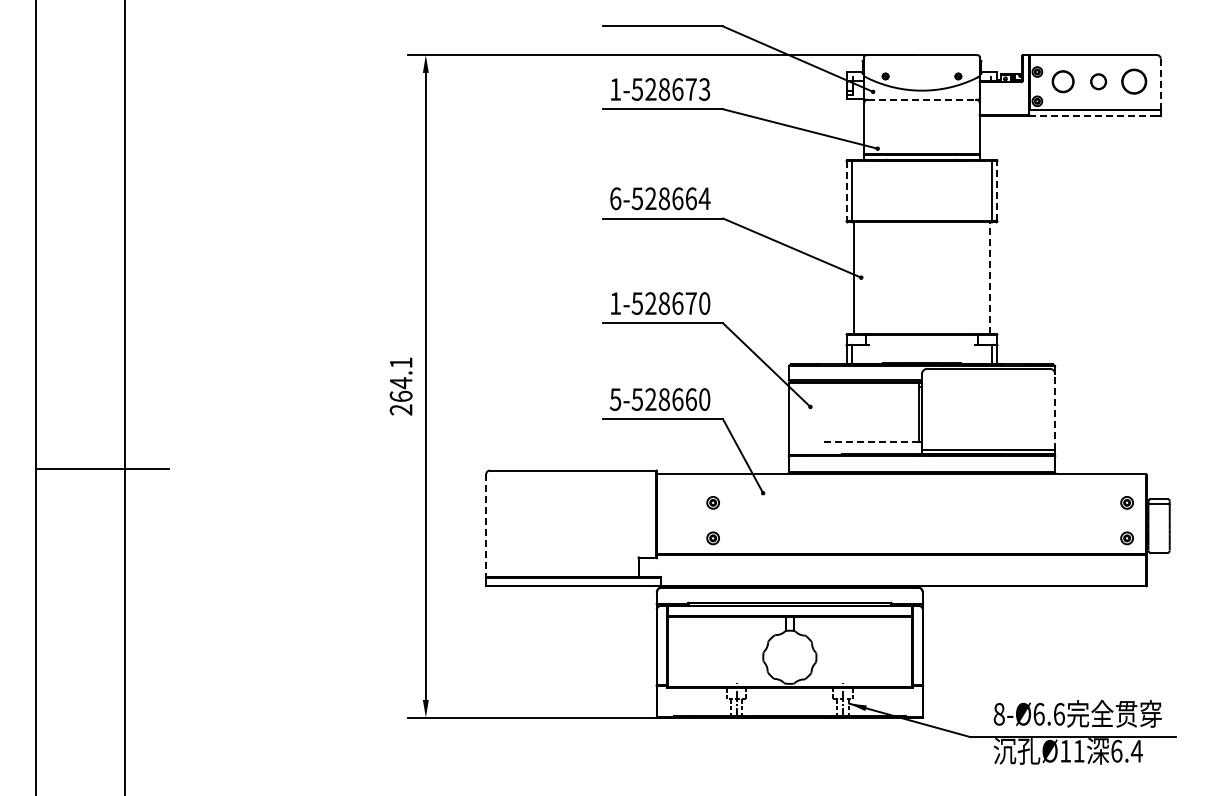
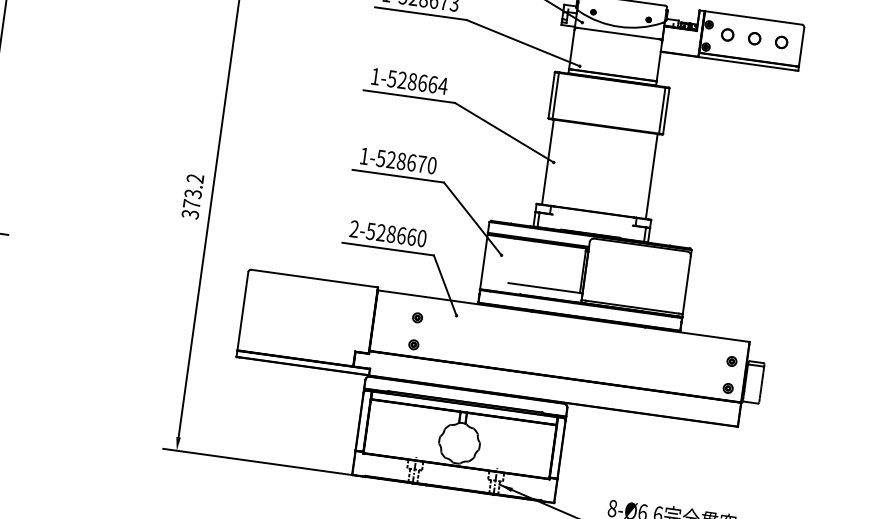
circle: (1062, 81) -> (727, 34), size x0.71
circle: (1133, 81) -> (781, 42), size x0.62
line: (1160, 84) -> (801, 47), dashed -> solid
line: (922, 99) -> (619, 33), dashed -> solid
line: (1093, 115) -> (747, 63), dashed -> solid
line: (997, 190) -> (666, 110), dashed -> solid
line: (846, 191) -> (551, 95), dashed -> solid
text: (615, 198) -> (375, 76), 6-528664 -> 1-528664
line: (990, 278) -> (651, 176), dashed -> solid
text: (400, 386) -> (192, 196), 264.1 -> 373.2
text: (615, 399) -> (354, 229), 5-528660 -> 2-528660
line: (1055, 411) -> (687, 284), dashed -> solid
line: (871, 441) -> (544, 287), dashed -> solid
line: (486, 526) -> (242, 311), dashed -> solid

